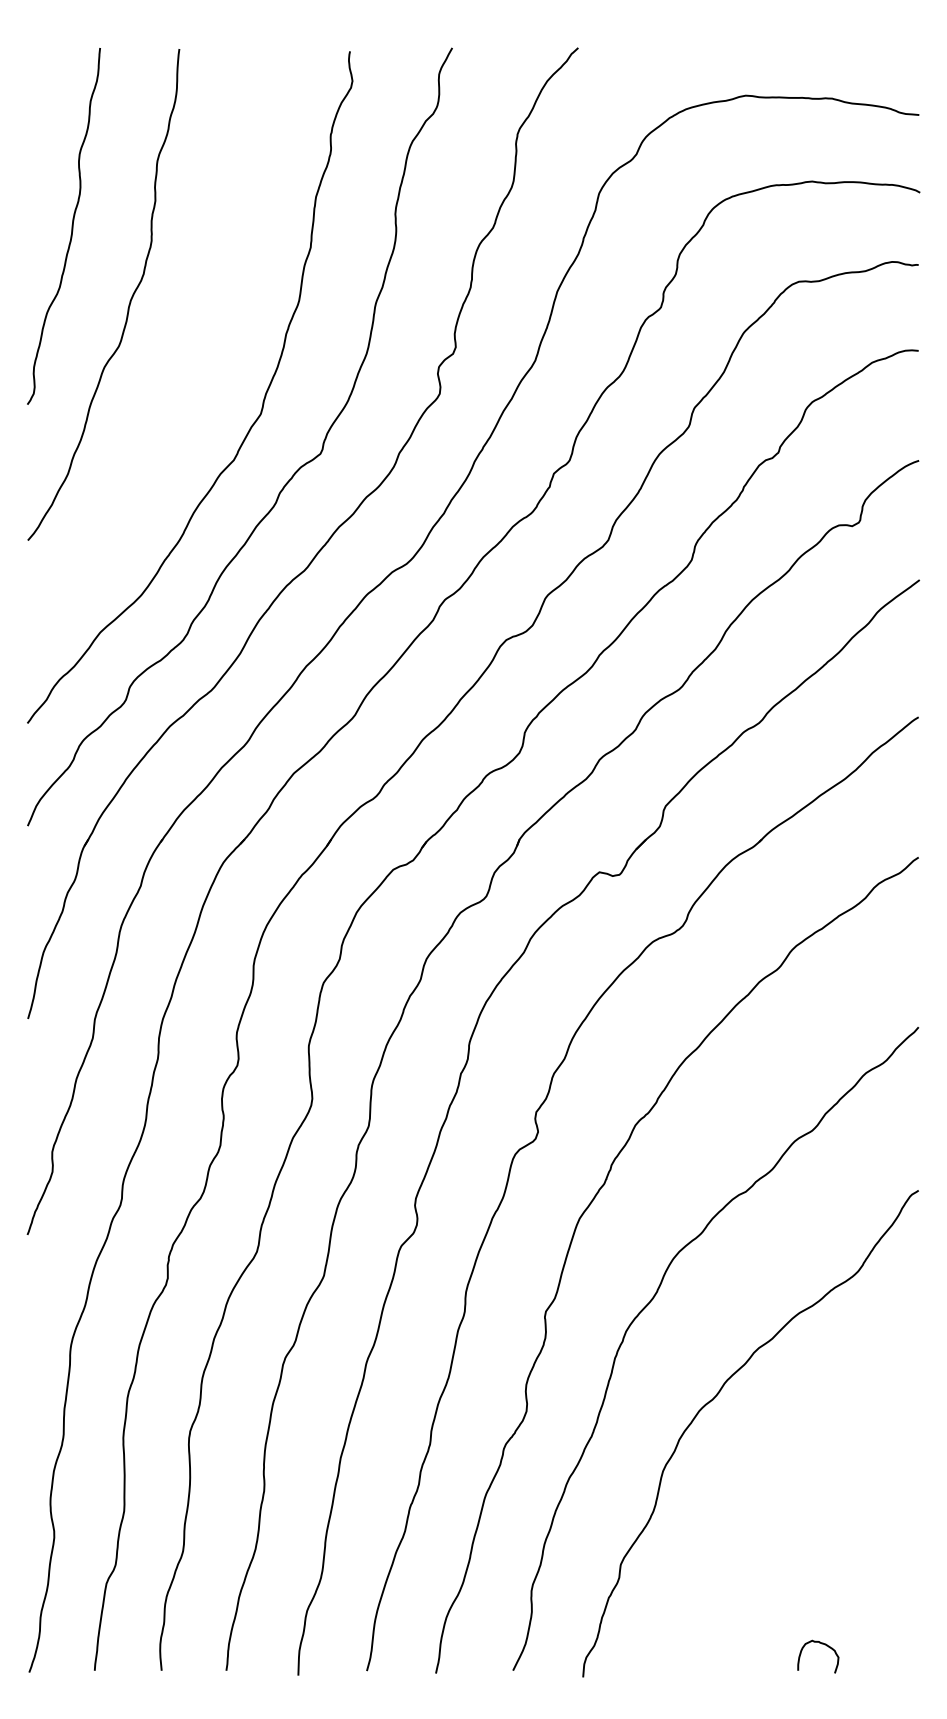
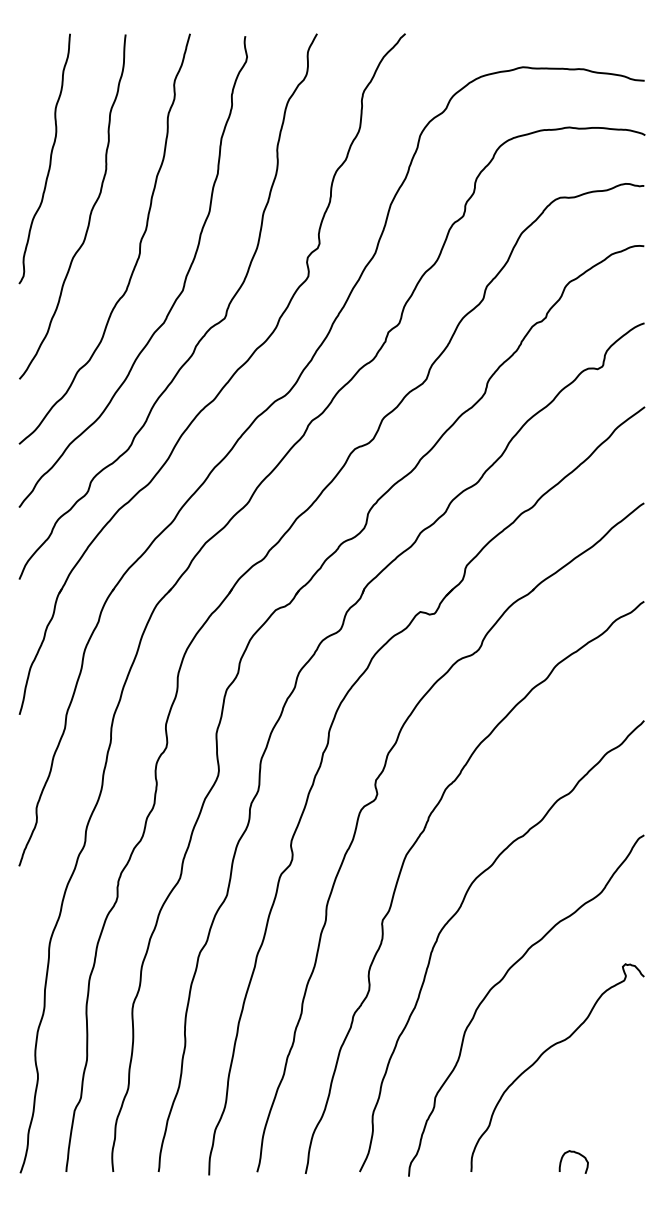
curve: (199, 345) -> (139, 242), added
curve: (776, 1501) -> (544, 1053), added

